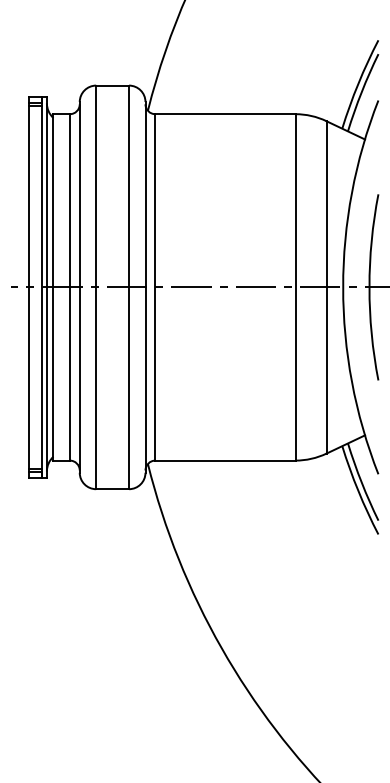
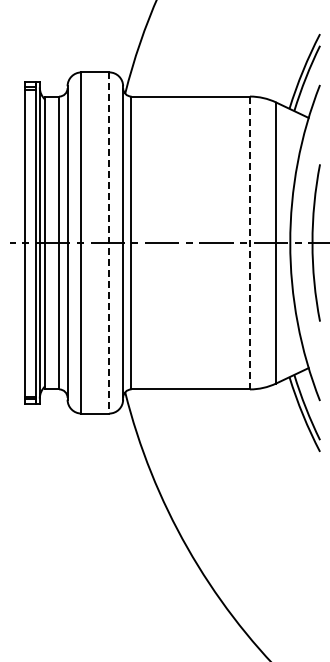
line: (129, 286) -> (109, 242), solid -> dashed
line: (294, 287) -> (249, 243), solid -> dashed

